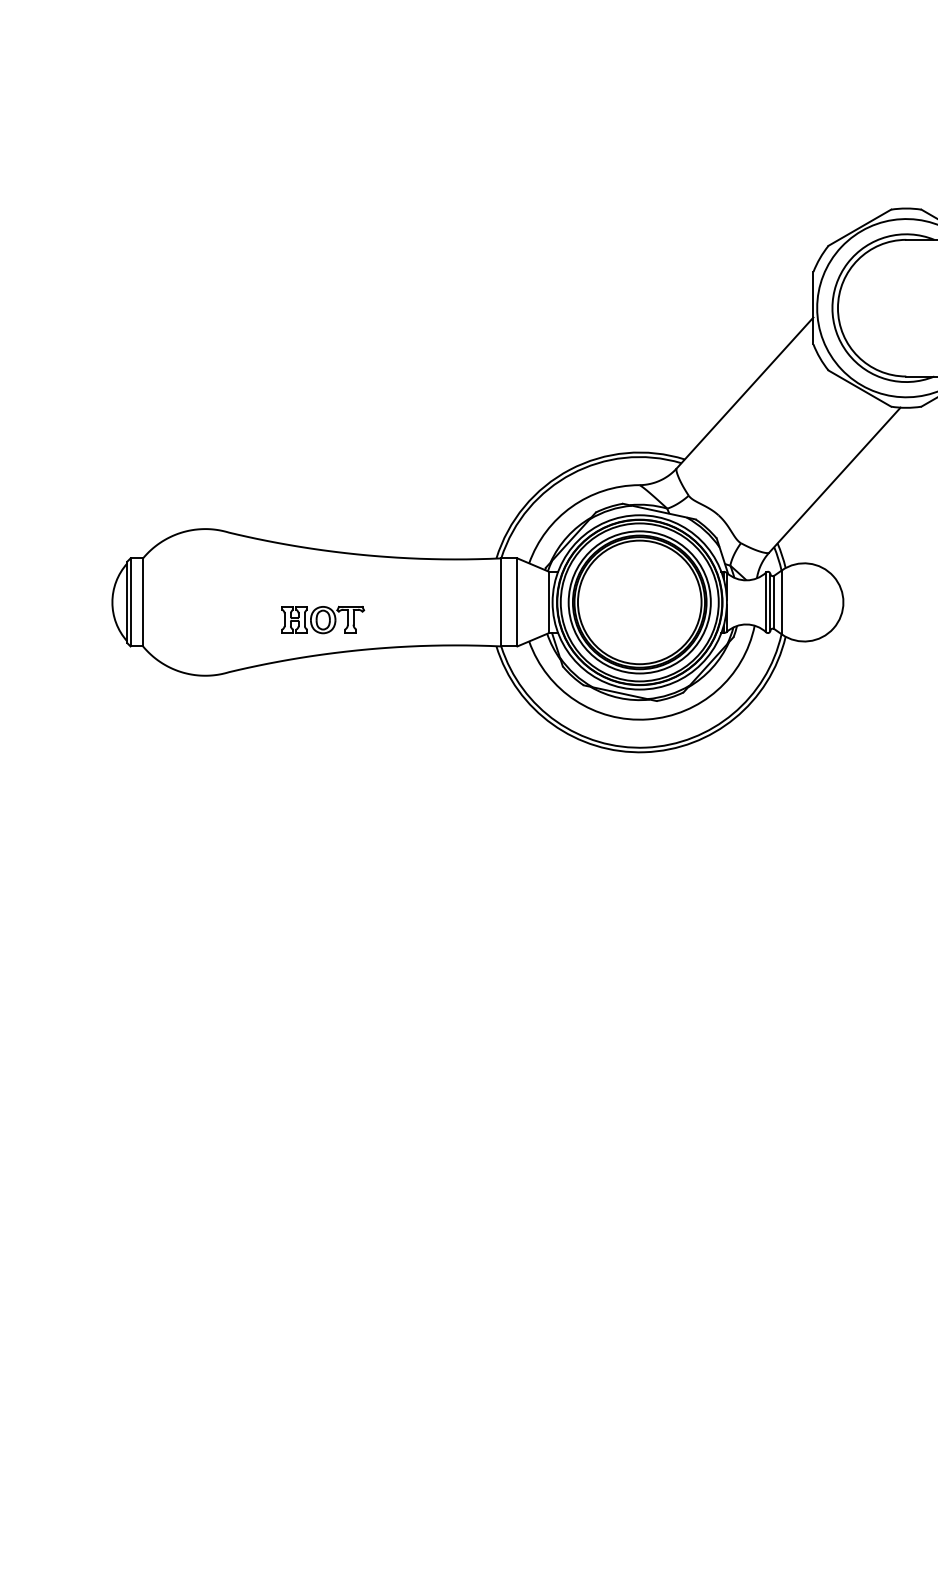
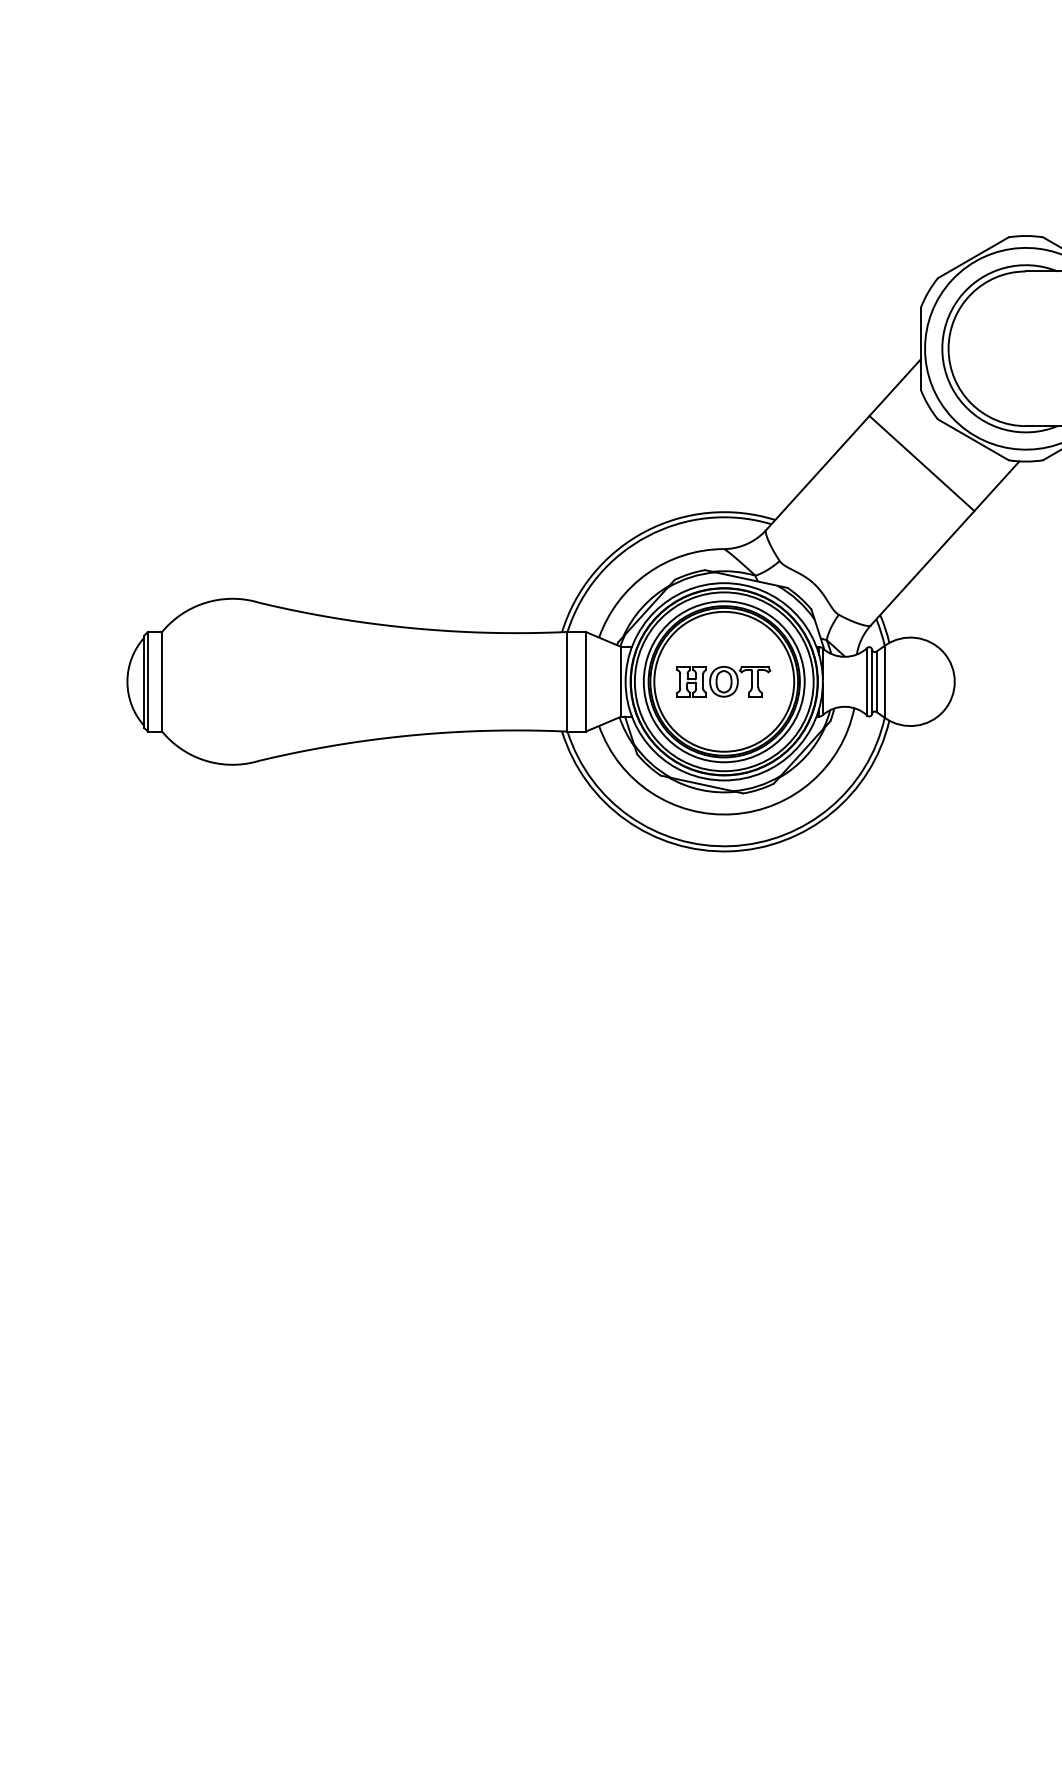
line: (814, 409) -> (921, 463), added
part: (322, 619) -> (723, 681), moved

